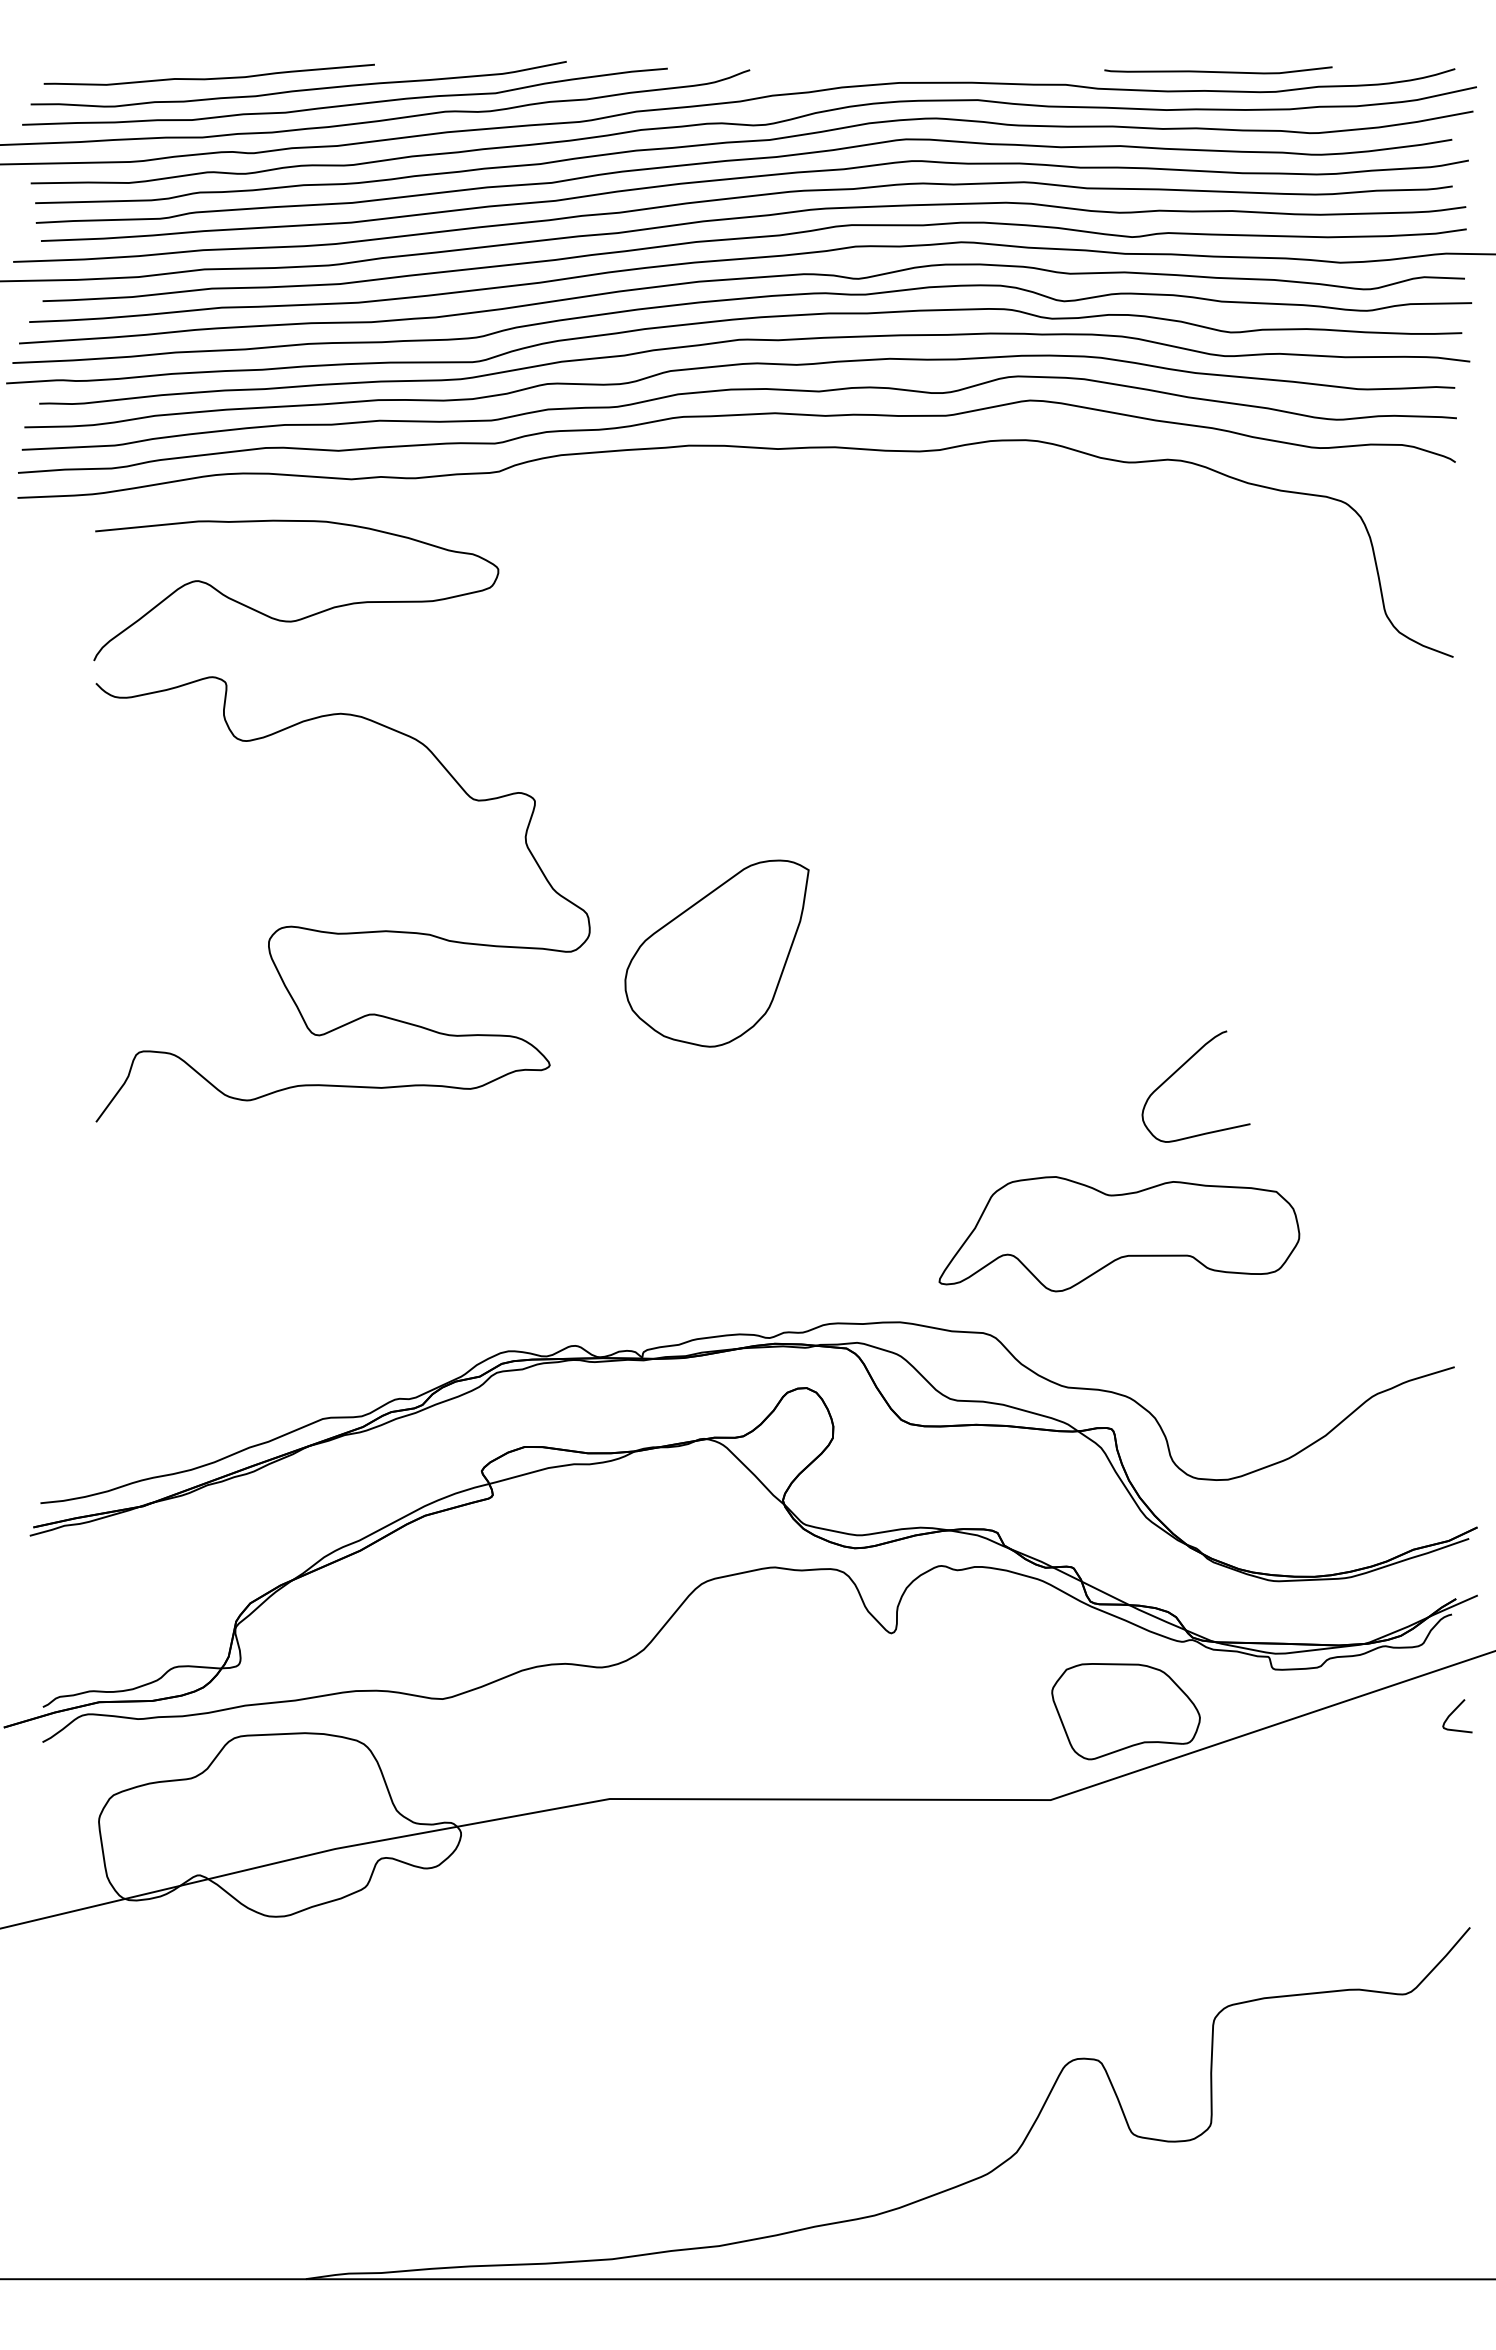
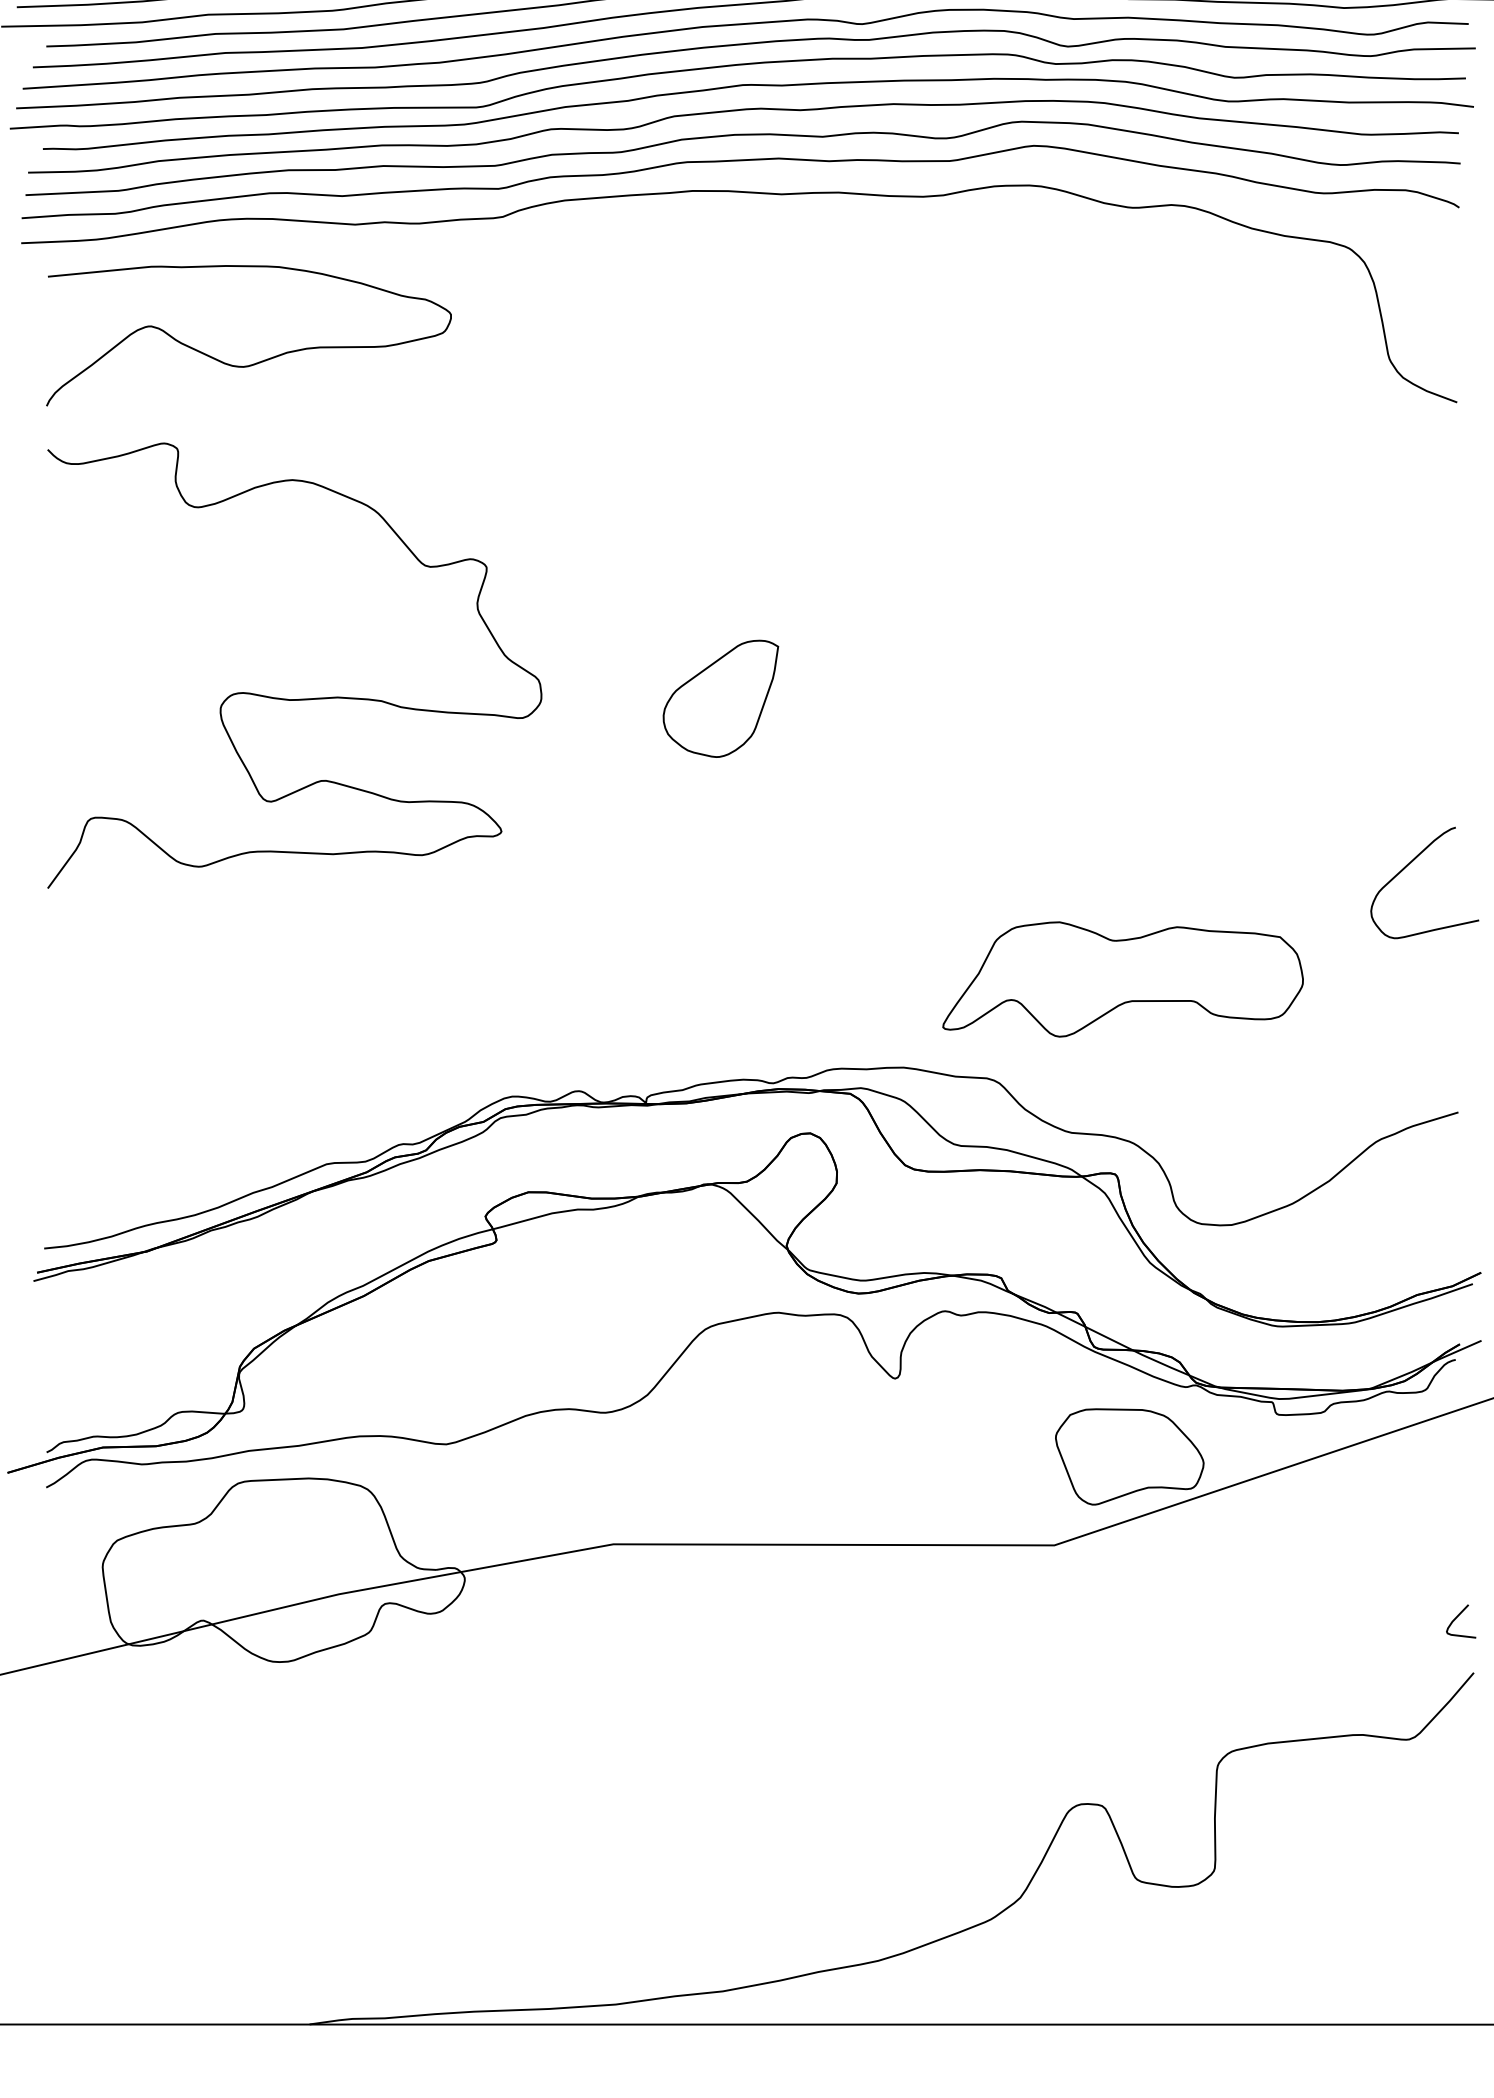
curve: (305, 616) -> (258, 361), moved
curve: (342, 932) -> (294, 698), moved
part: (717, 953) -> (721, 698), size x0.62
curve: (1179, 1069) -> (1408, 865), moved
curve: (1453, 1712) -> (1457, 1617), moved

